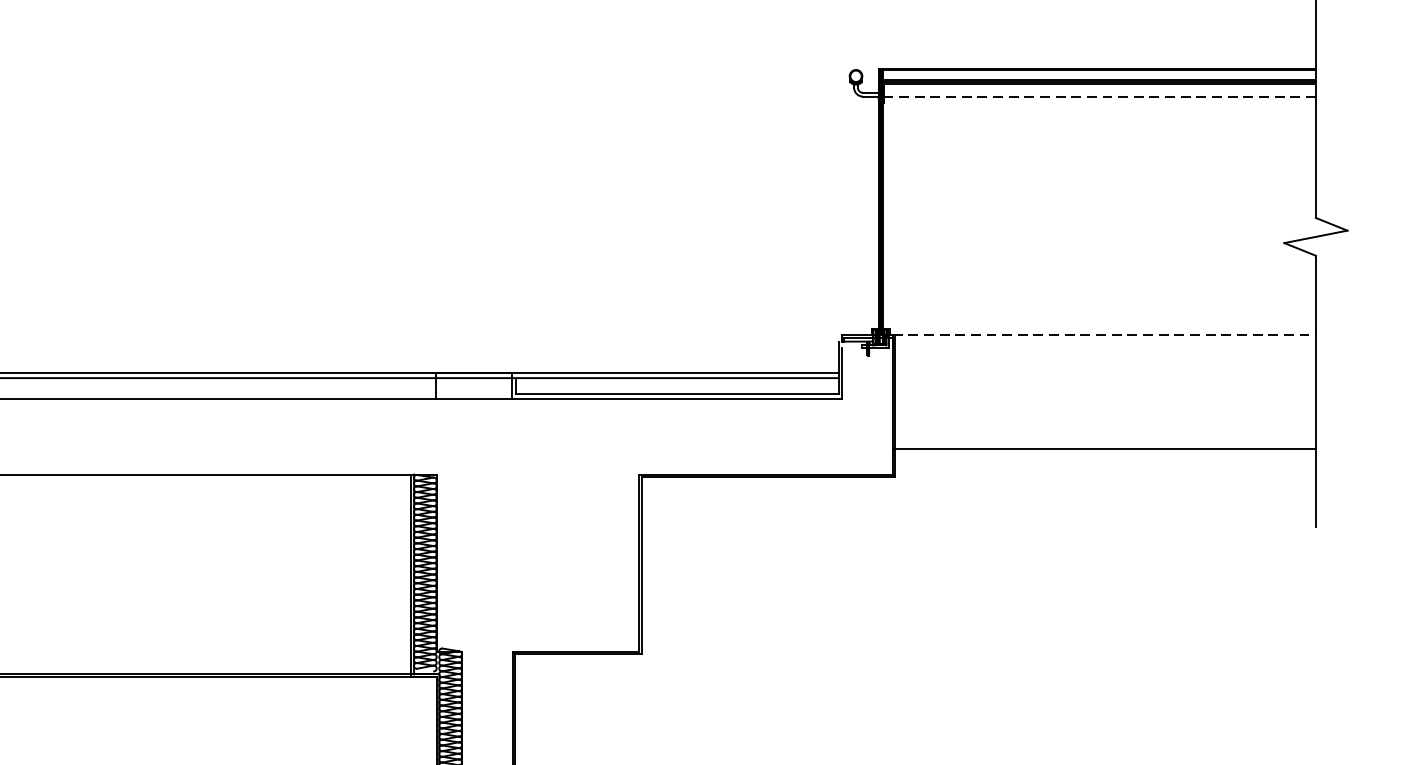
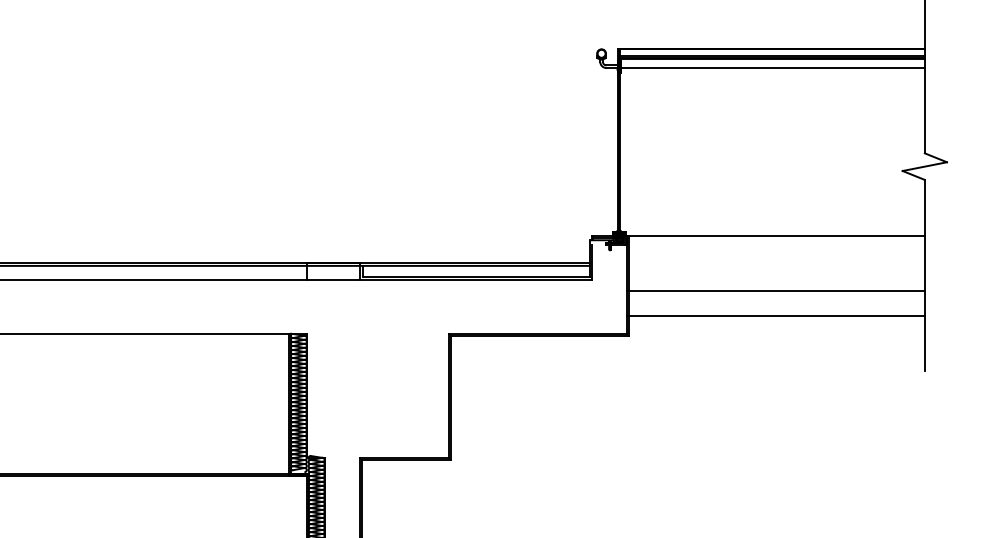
line: (1099, 97) -> (772, 68), dashed -> solid
line: (1104, 334) -> (776, 235), dashed -> solid
line: (1103, 414) -> (775, 291), added

